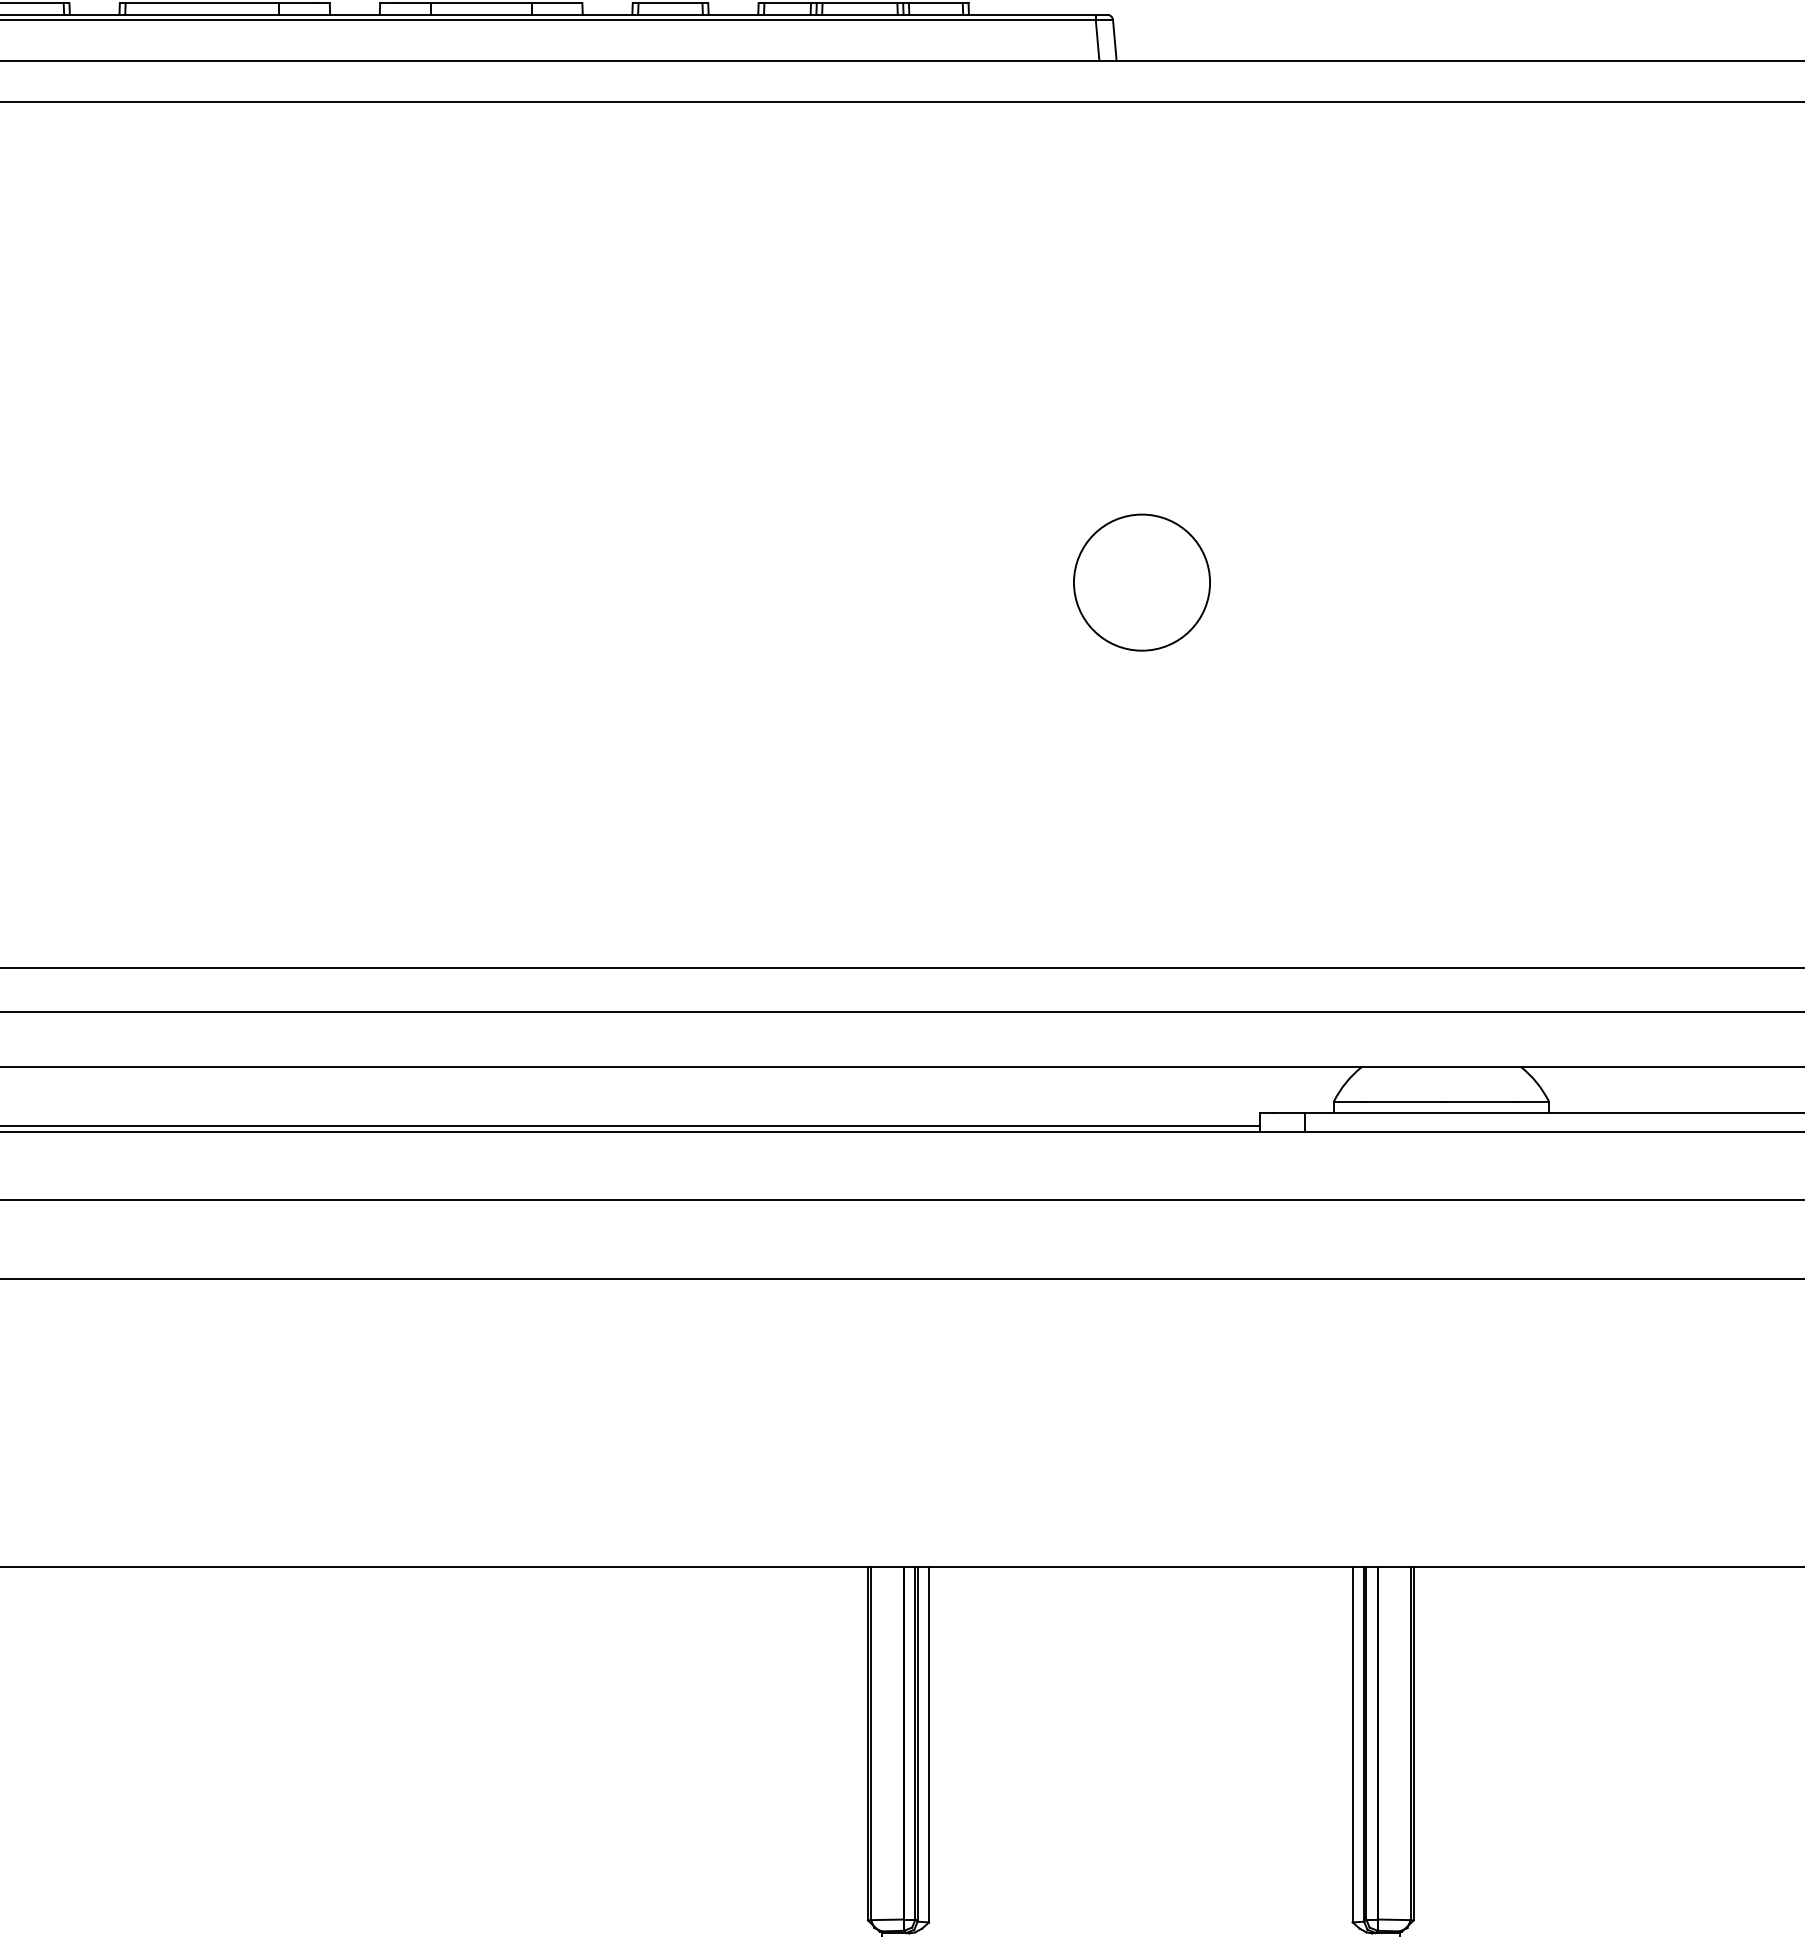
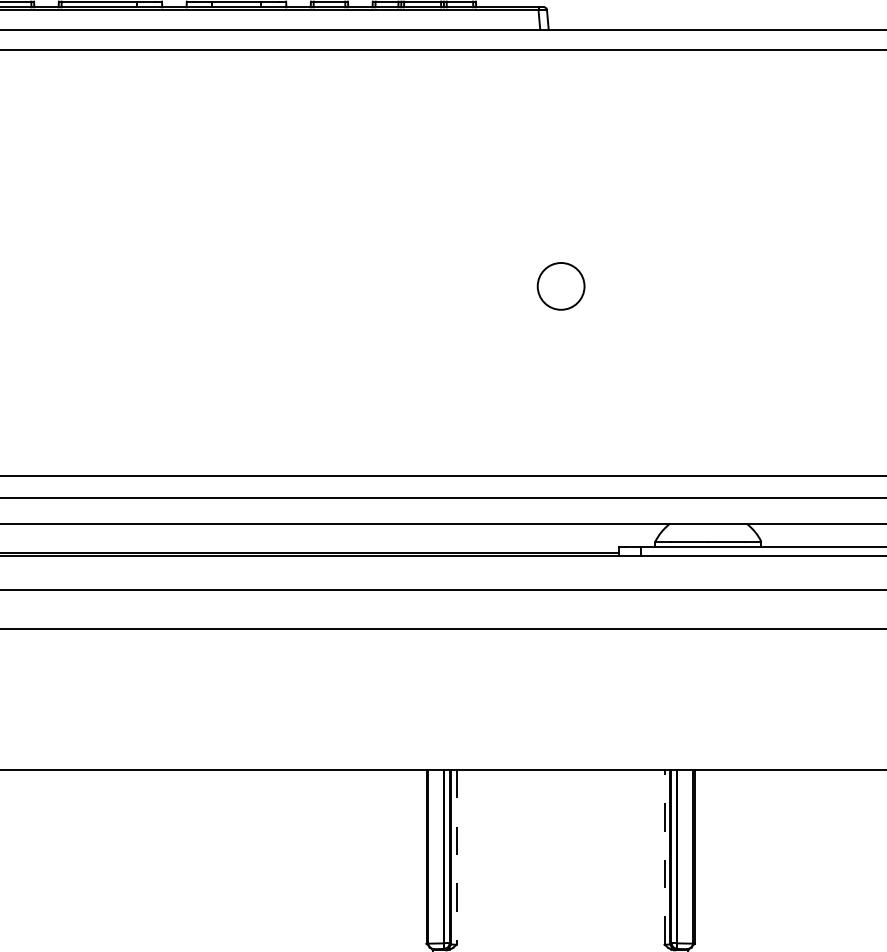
circle: (1140, 582) -> (560, 286), size x0.7
line: (1352, 1742) -> (664, 856), solid -> dashed
line: (928, 1744) -> (456, 857), solid -> dashed

